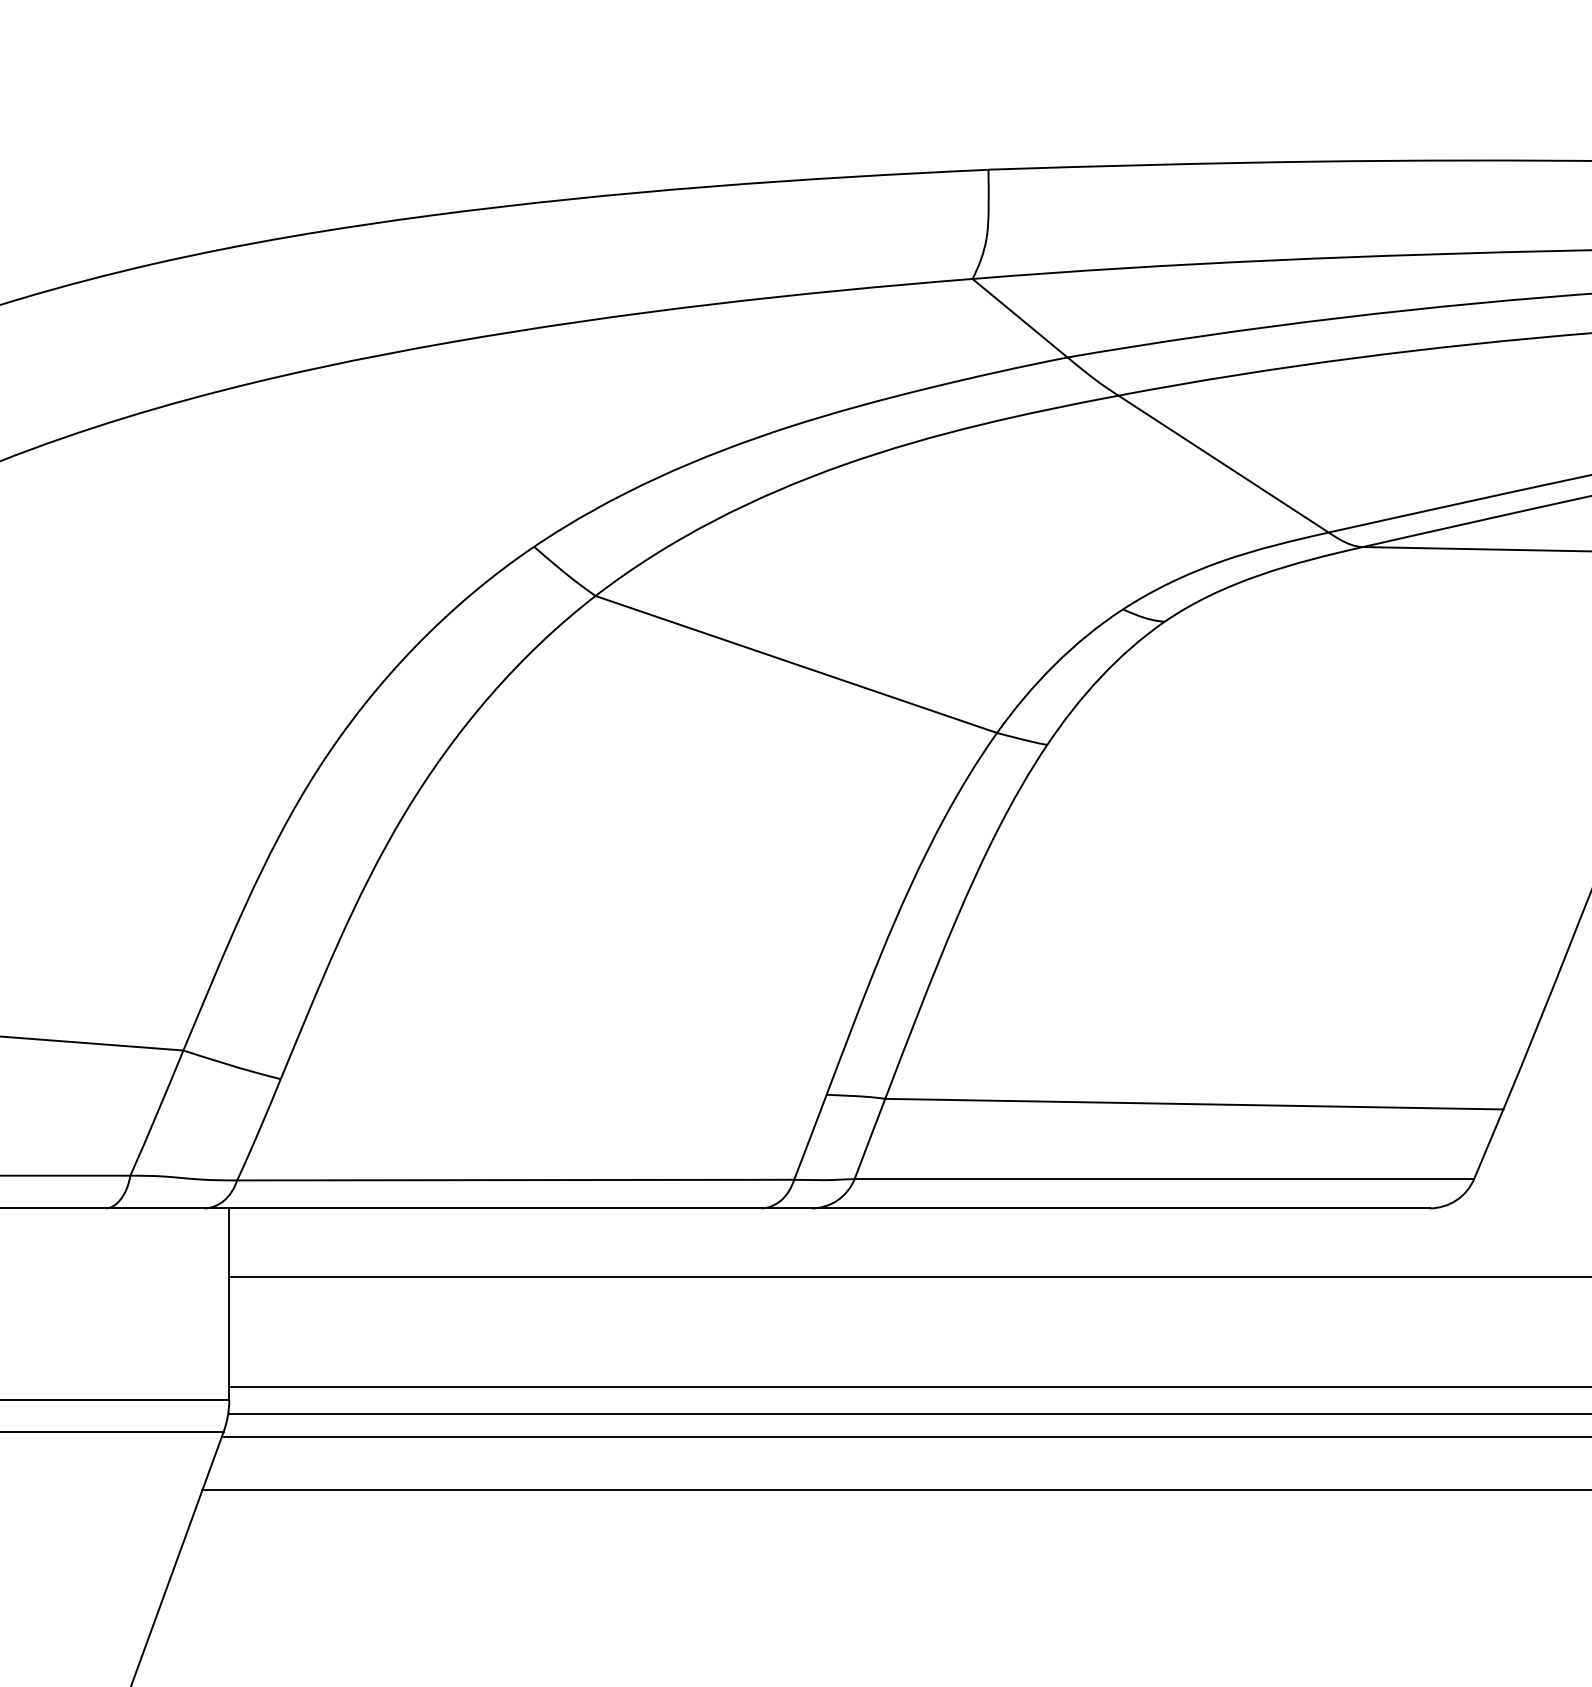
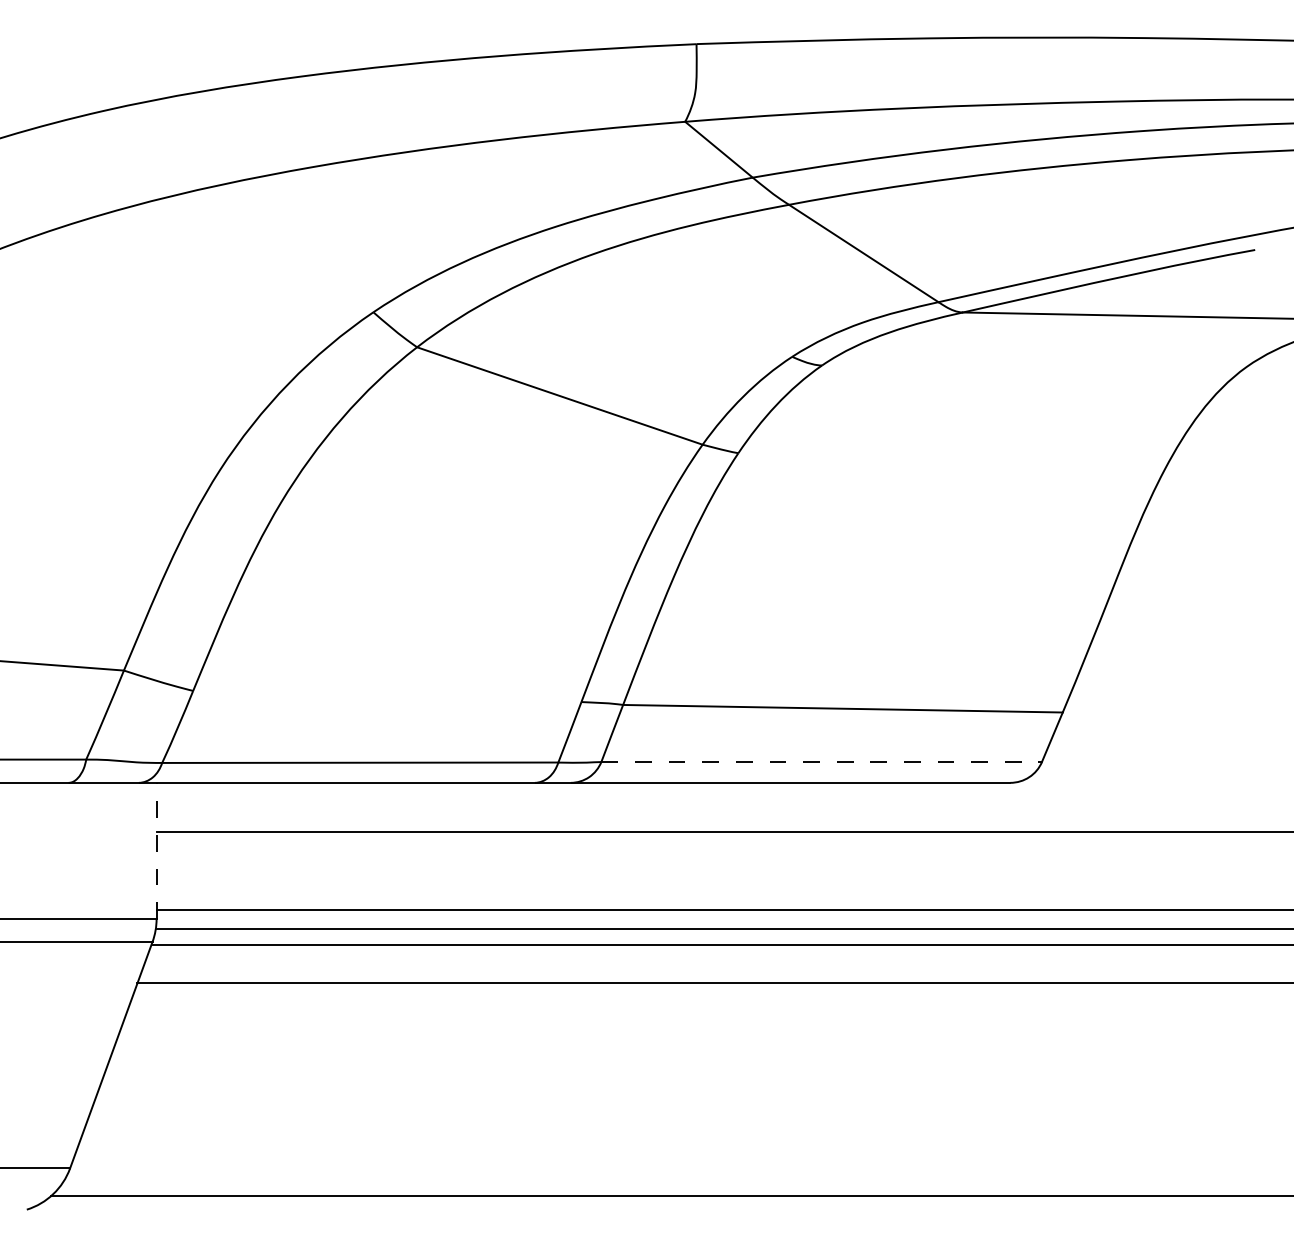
line: (1165, 1179) -> (822, 762), solid -> dashed
line: (229, 1303) -> (156, 850), solid -> dashed

